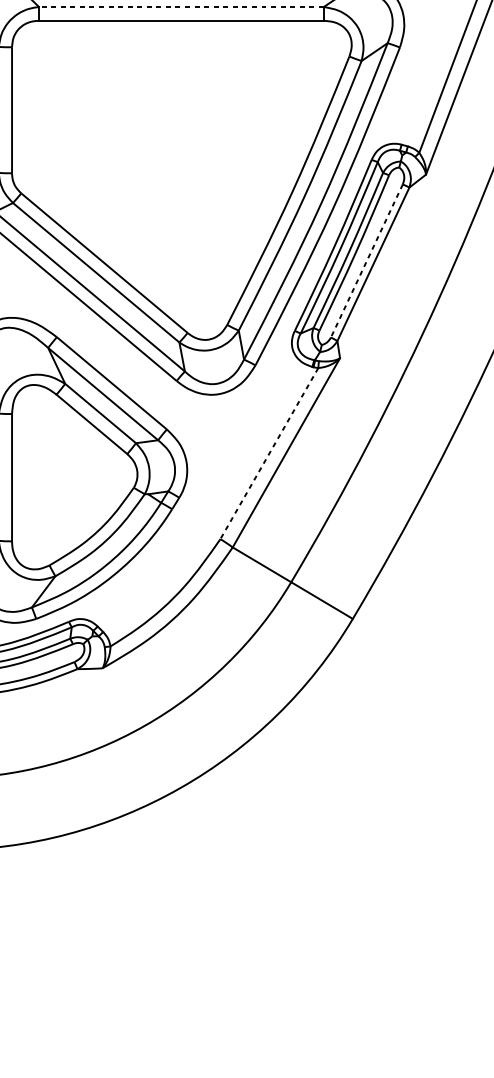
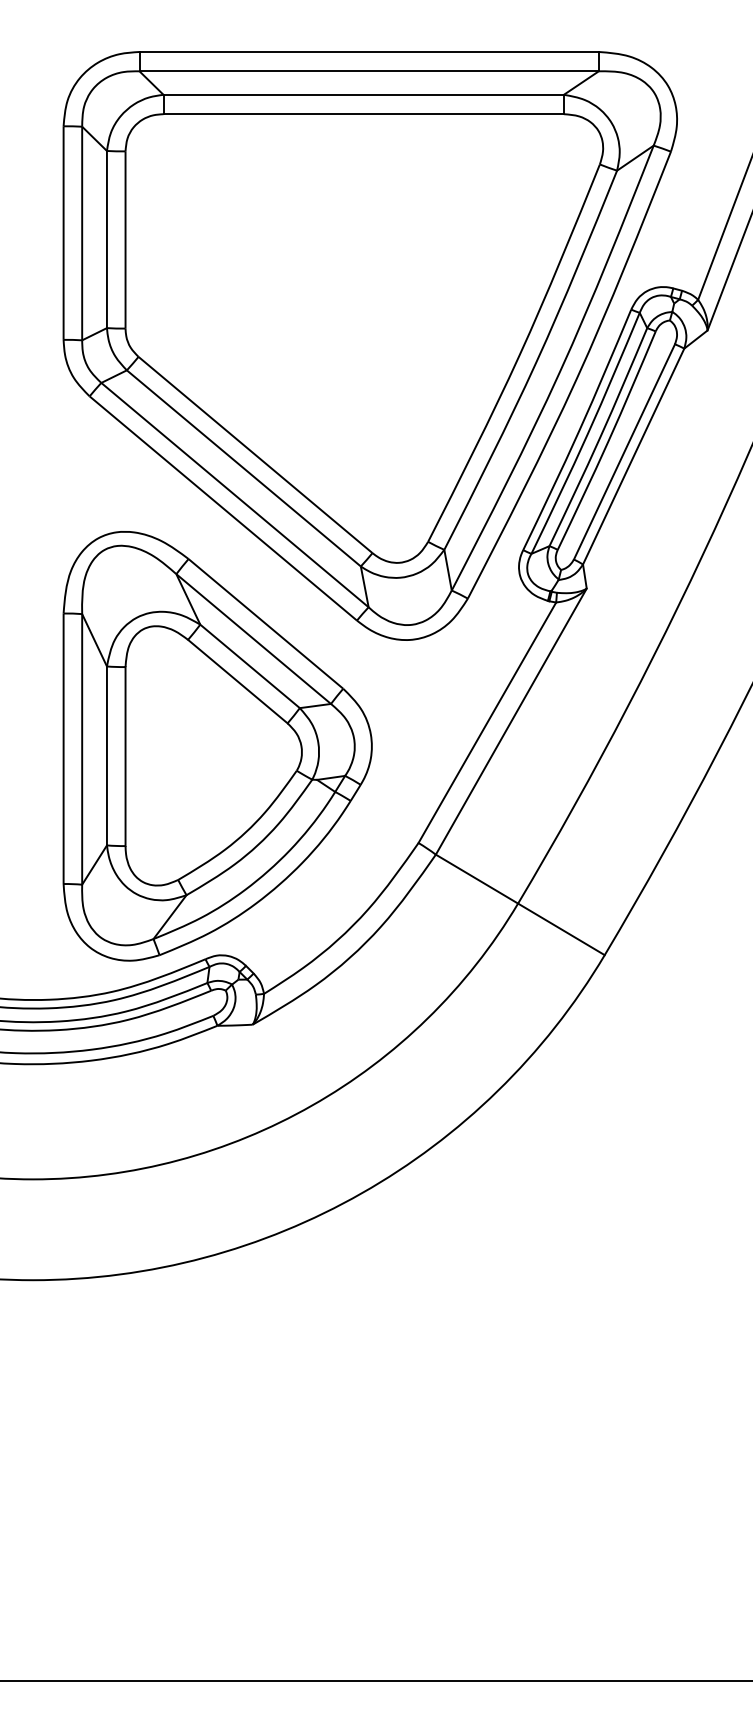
line: (181, 6) -> (363, 94), dashed -> solid
line: (366, 260) -> (624, 451), dashed -> solid
line: (269, 453) -> (487, 722), dashed -> solid

